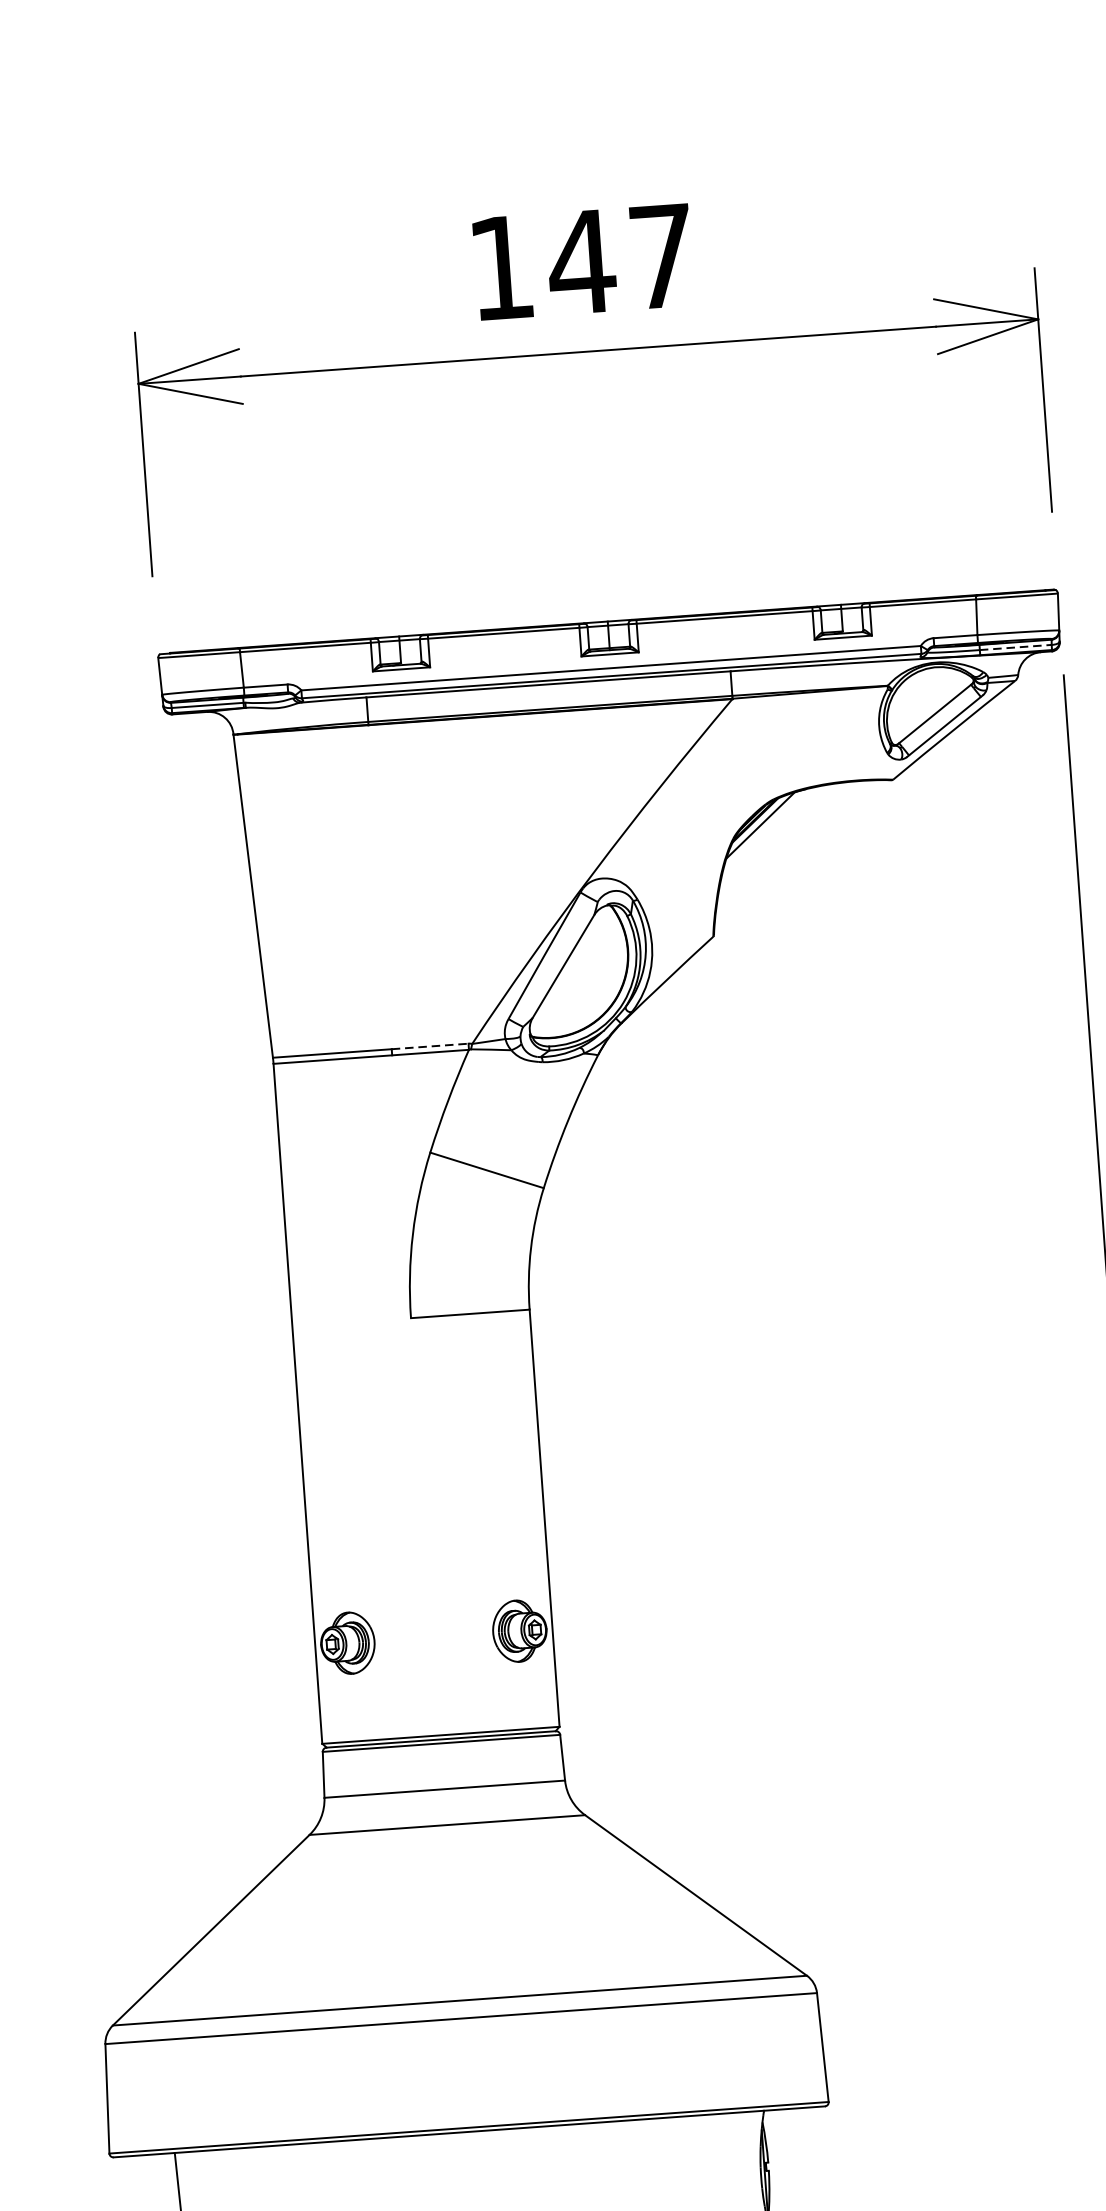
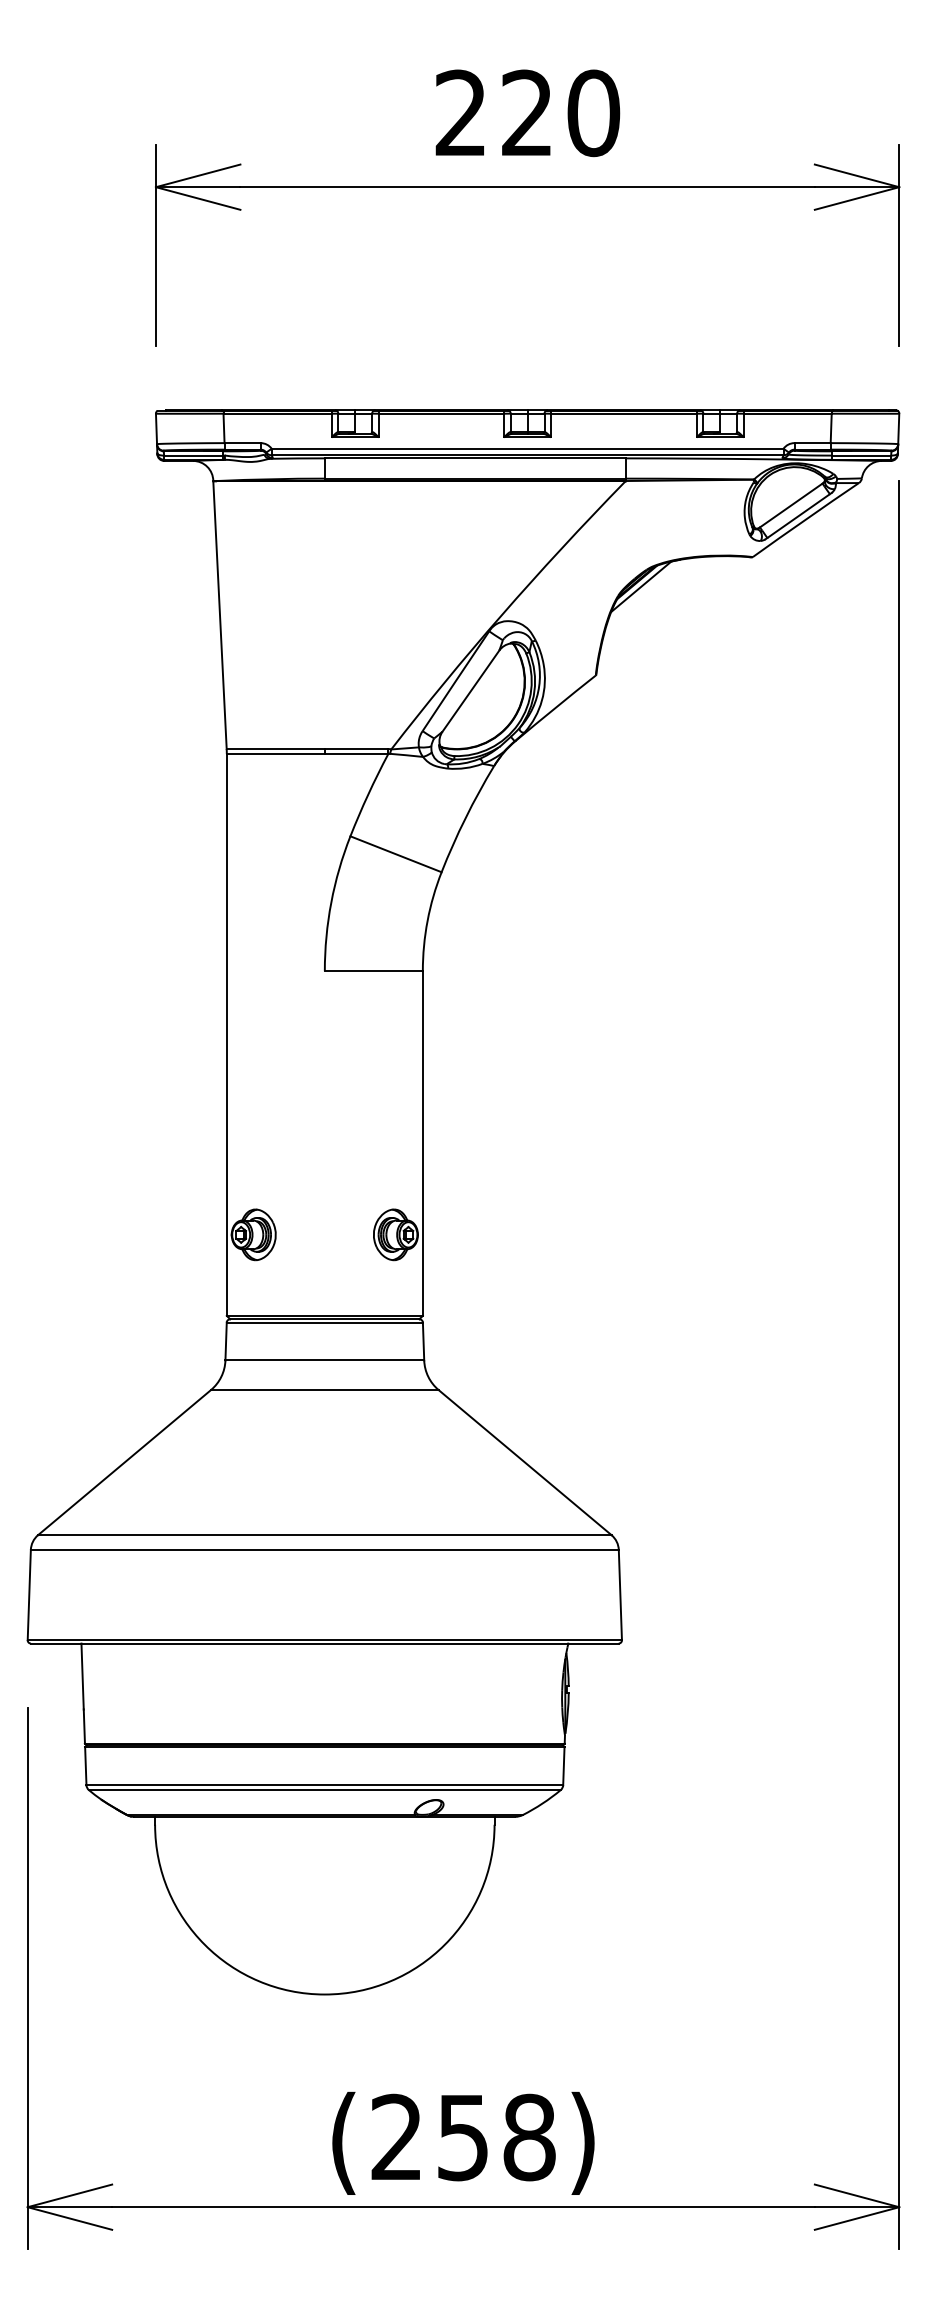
text: (581, 262) -> (527, 113), 147 -> 220
line: (1015, 647) -> (861, 455), dashed -> solid
line: (430, 1047) -> (356, 749), dashed -> solid

